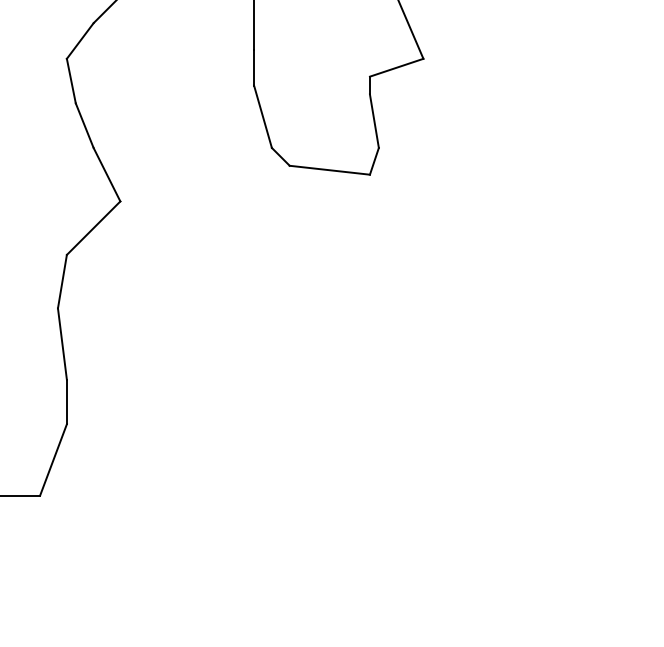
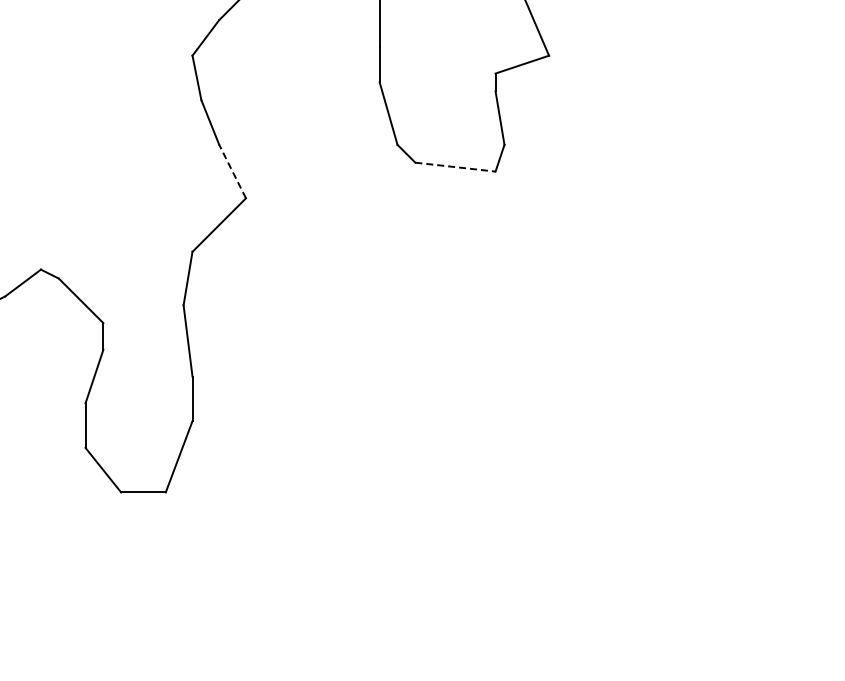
line: (329, 170) -> (455, 167), solid -> dashed
line: (106, 174) -> (232, 171), solid -> dashed

